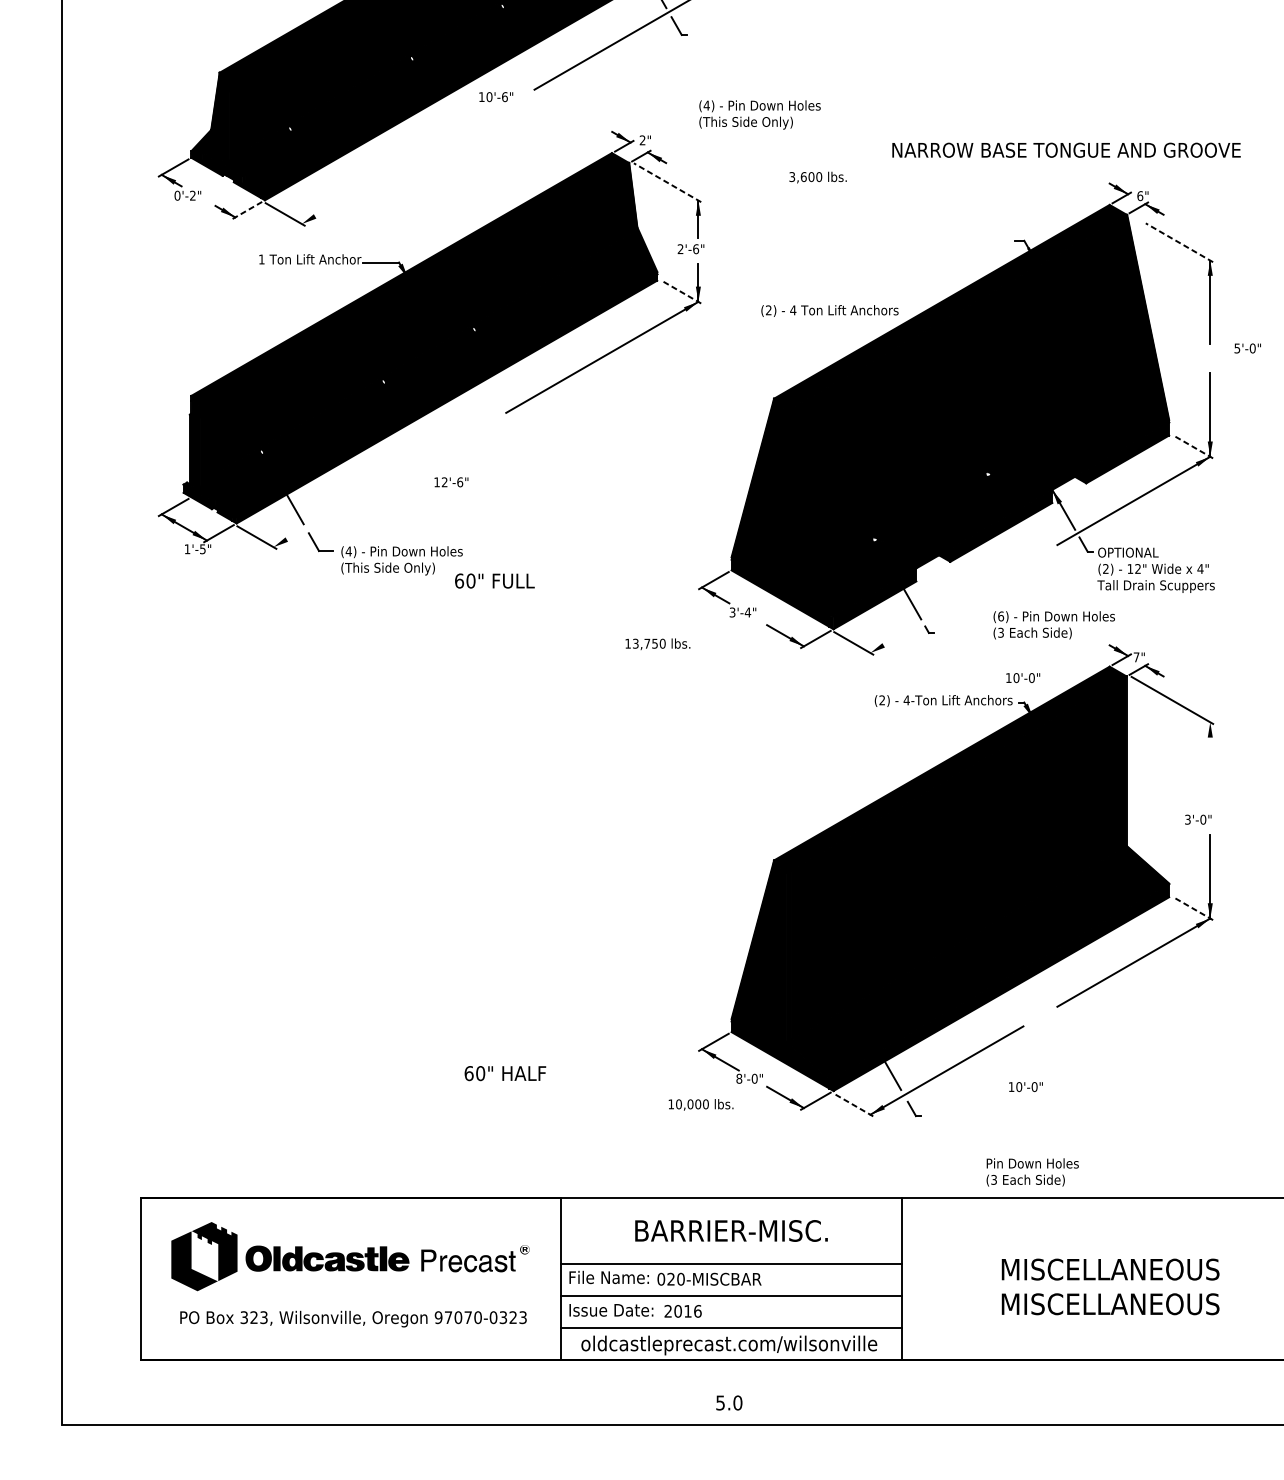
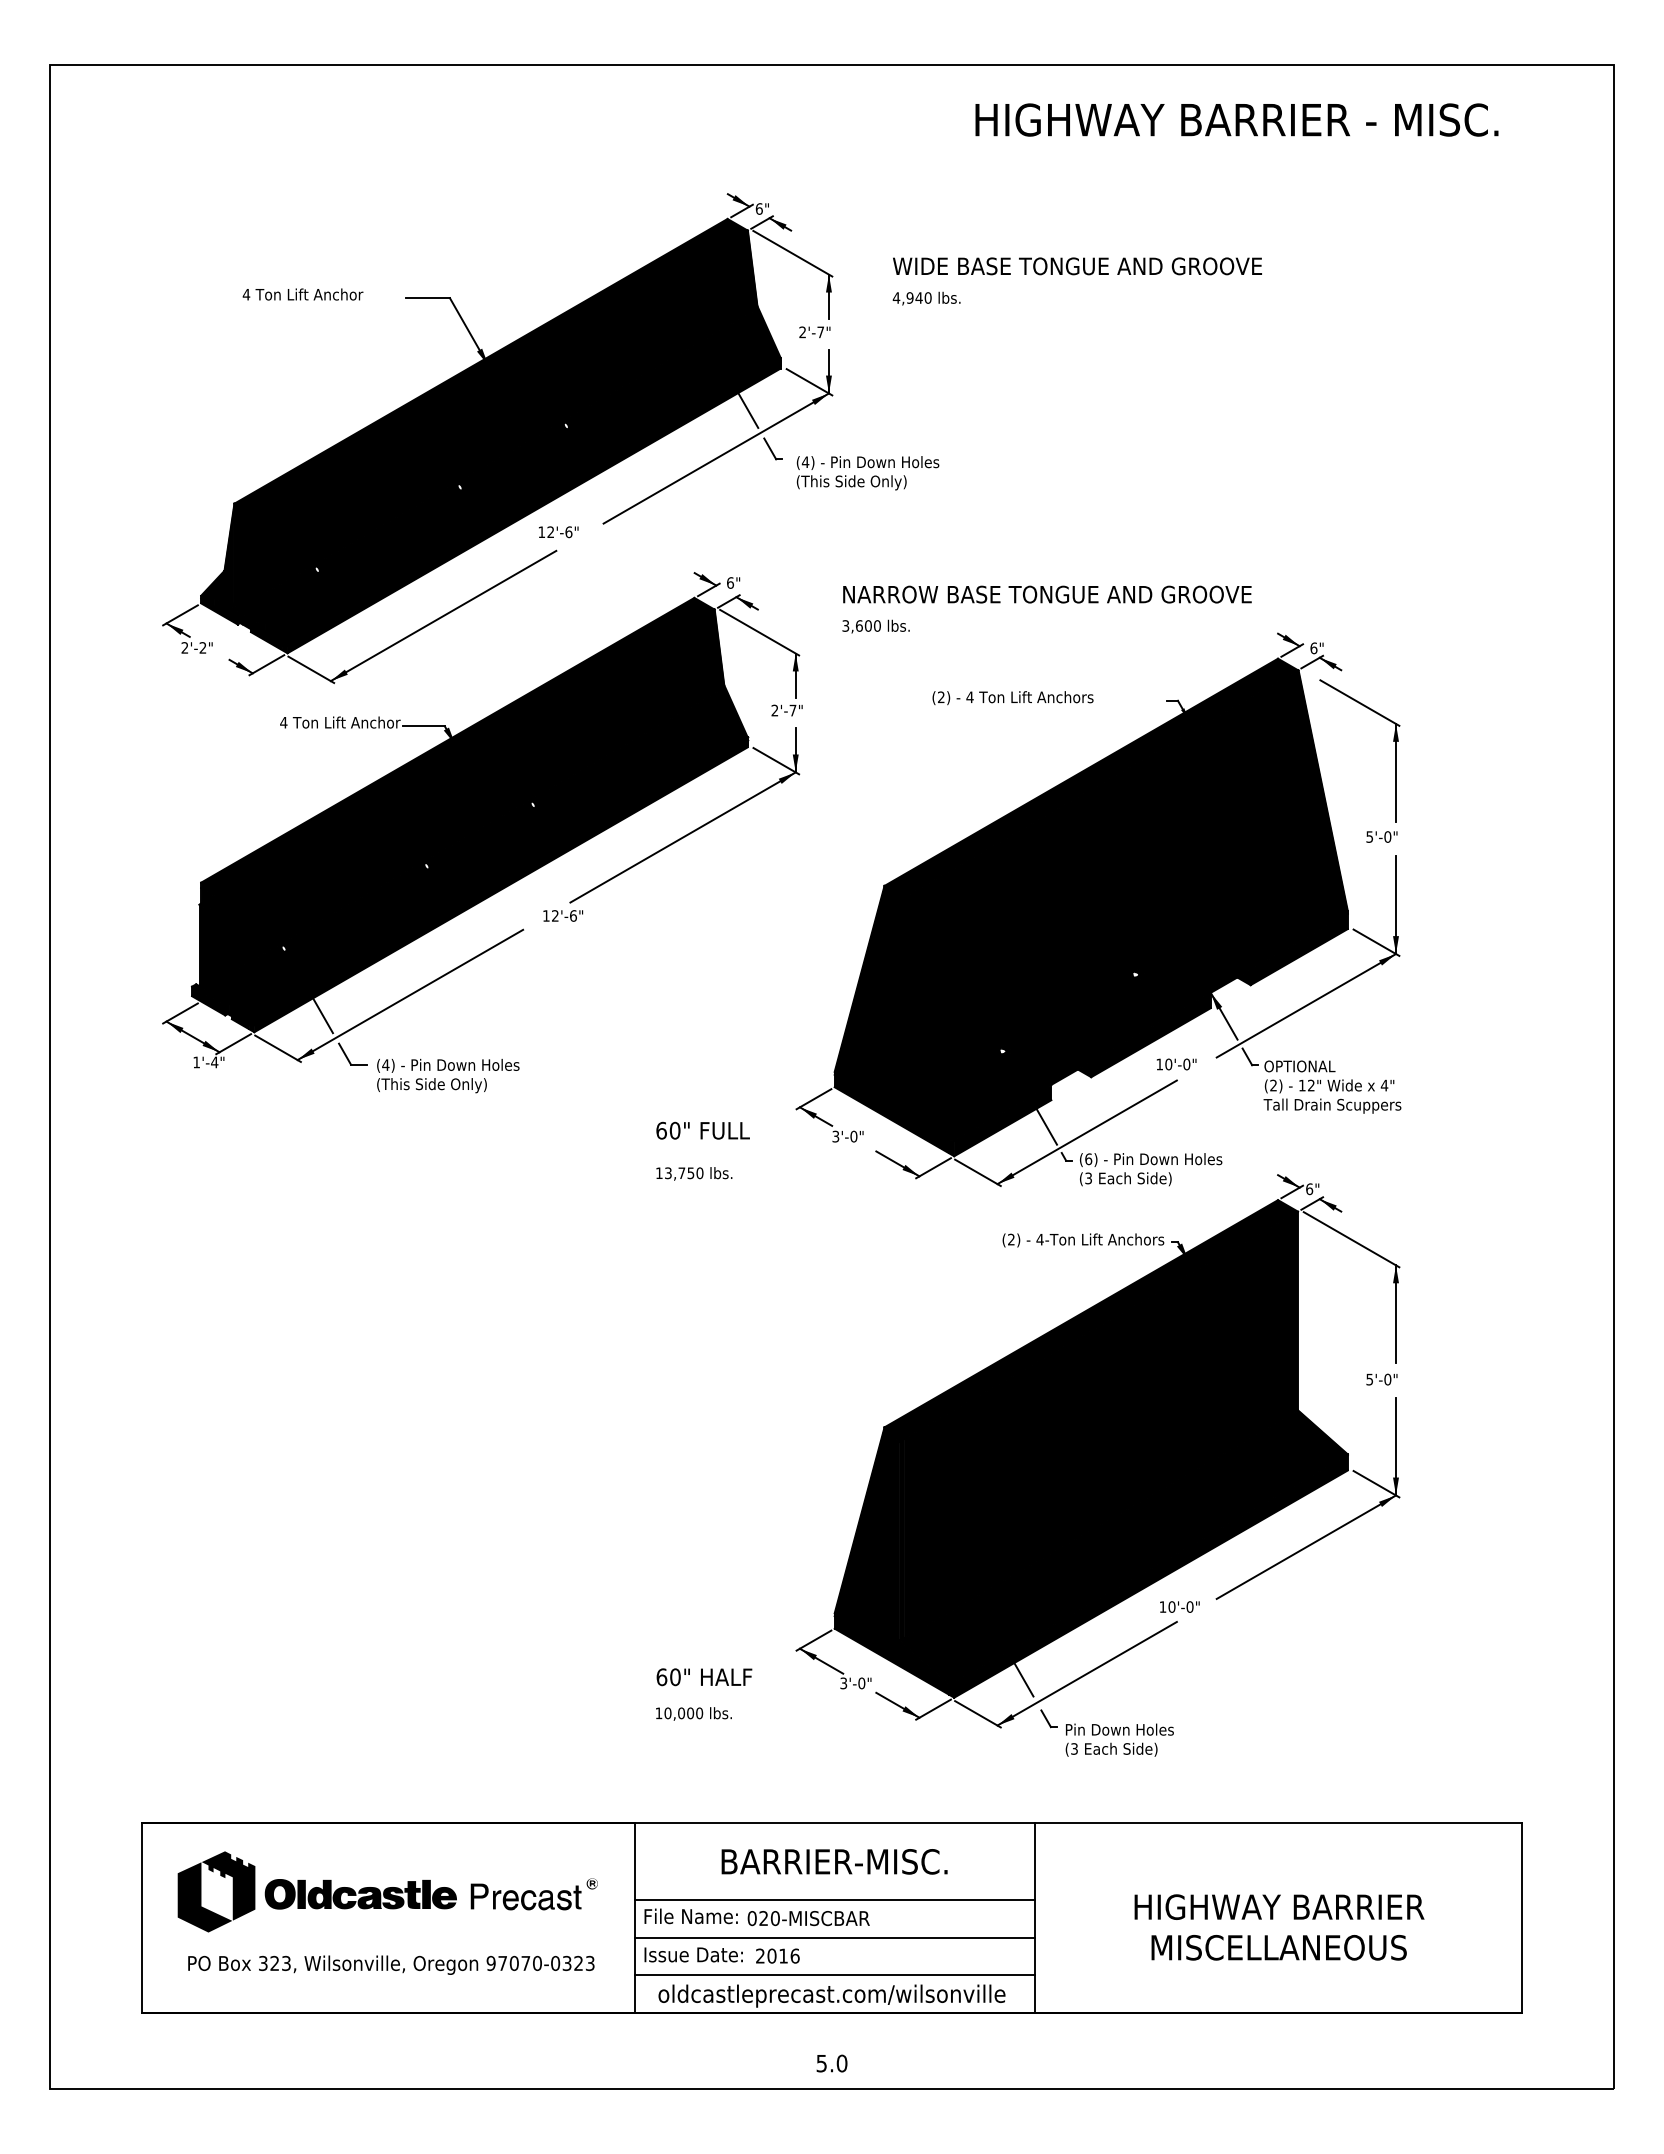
text: (489, 97) -> (550, 532), 10'-6" -> 12'-6"
text: (759, 115) -> (867, 473), moved
text: (642, 139) -> (730, 582), 2" -> 6"
text: (1066, 150) -> (1047, 594), moved
line: (397, 168) -> (443, 615), added
text: (817, 177) -> (875, 626), moved
line: (667, 182) -> (759, 632), dashed -> solid
text: (177, 195) -> (184, 647), 0'-2" -> 2'-2"
line: (247, 210) -> (266, 665), dashed -> solid
line: (1179, 243) -> (1359, 703), dashed -> solid
text: (695, 249) -> (792, 710), 2'-6" -> 2'-7"
text: (261, 259) -> (283, 722), 1 -> 4
line: (681, 291) -> (775, 760), dashed -> solid
text: (829, 311) -> (1012, 698), moved
text: (1247, 348) -> (1381, 836), moved
line: (1193, 446) -> (1376, 942), dashed -> solid
text: (451, 481) -> (563, 915), moved
line: (369, 491) -> (410, 994), added
text: (202, 549) -> (214, 1062), 1'-5" -> 1'-4"
text: (494, 580) -> (702, 1130), moved
line: (946, 608) -> (1086, 1132), added
text: (747, 612) -> (853, 1136), 3'-4" -> 3'-0"
text: (1054, 625) -> (1151, 1169), moved
text: (658, 643) -> (694, 1173), moved
text: (1136, 657) -> (1309, 1189), 7" -> 6"
text: (1023, 678) -> (1176, 1064), moved
line: (1210, 764) -> (1396, 1314), added
text: (1187, 818) -> (1369, 1378), 3'-0" -> 5'-0"
line: (1193, 908) -> (1376, 1483), dashed -> solid
text: (505, 1073) -> (704, 1677), moved
text: (739, 1078) -> (843, 1683), 8'-0" -> 3'-0"
text: (1025, 1086) -> (1179, 1606), moved
text: (700, 1104) -> (693, 1713), moved
line: (853, 1105) -> (977, 1714), dashed -> solid
text: (1032, 1171) -> (1119, 1739), moved
text: (1110, 1269) -> (1279, 1907), MISCELLANEOUS -> HIGHWAY BARRIER

